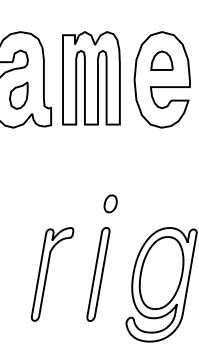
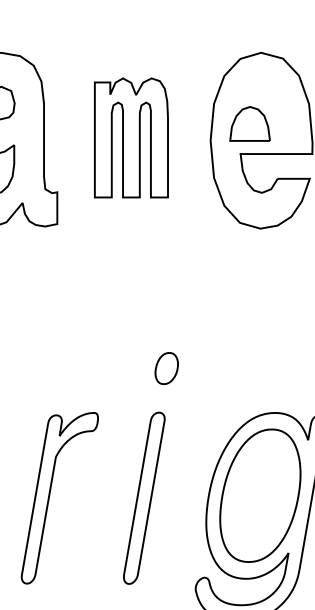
part: (161, 60) -> (249, 123), moved
part: (91, 78) -> (131, 138), size x0.7

